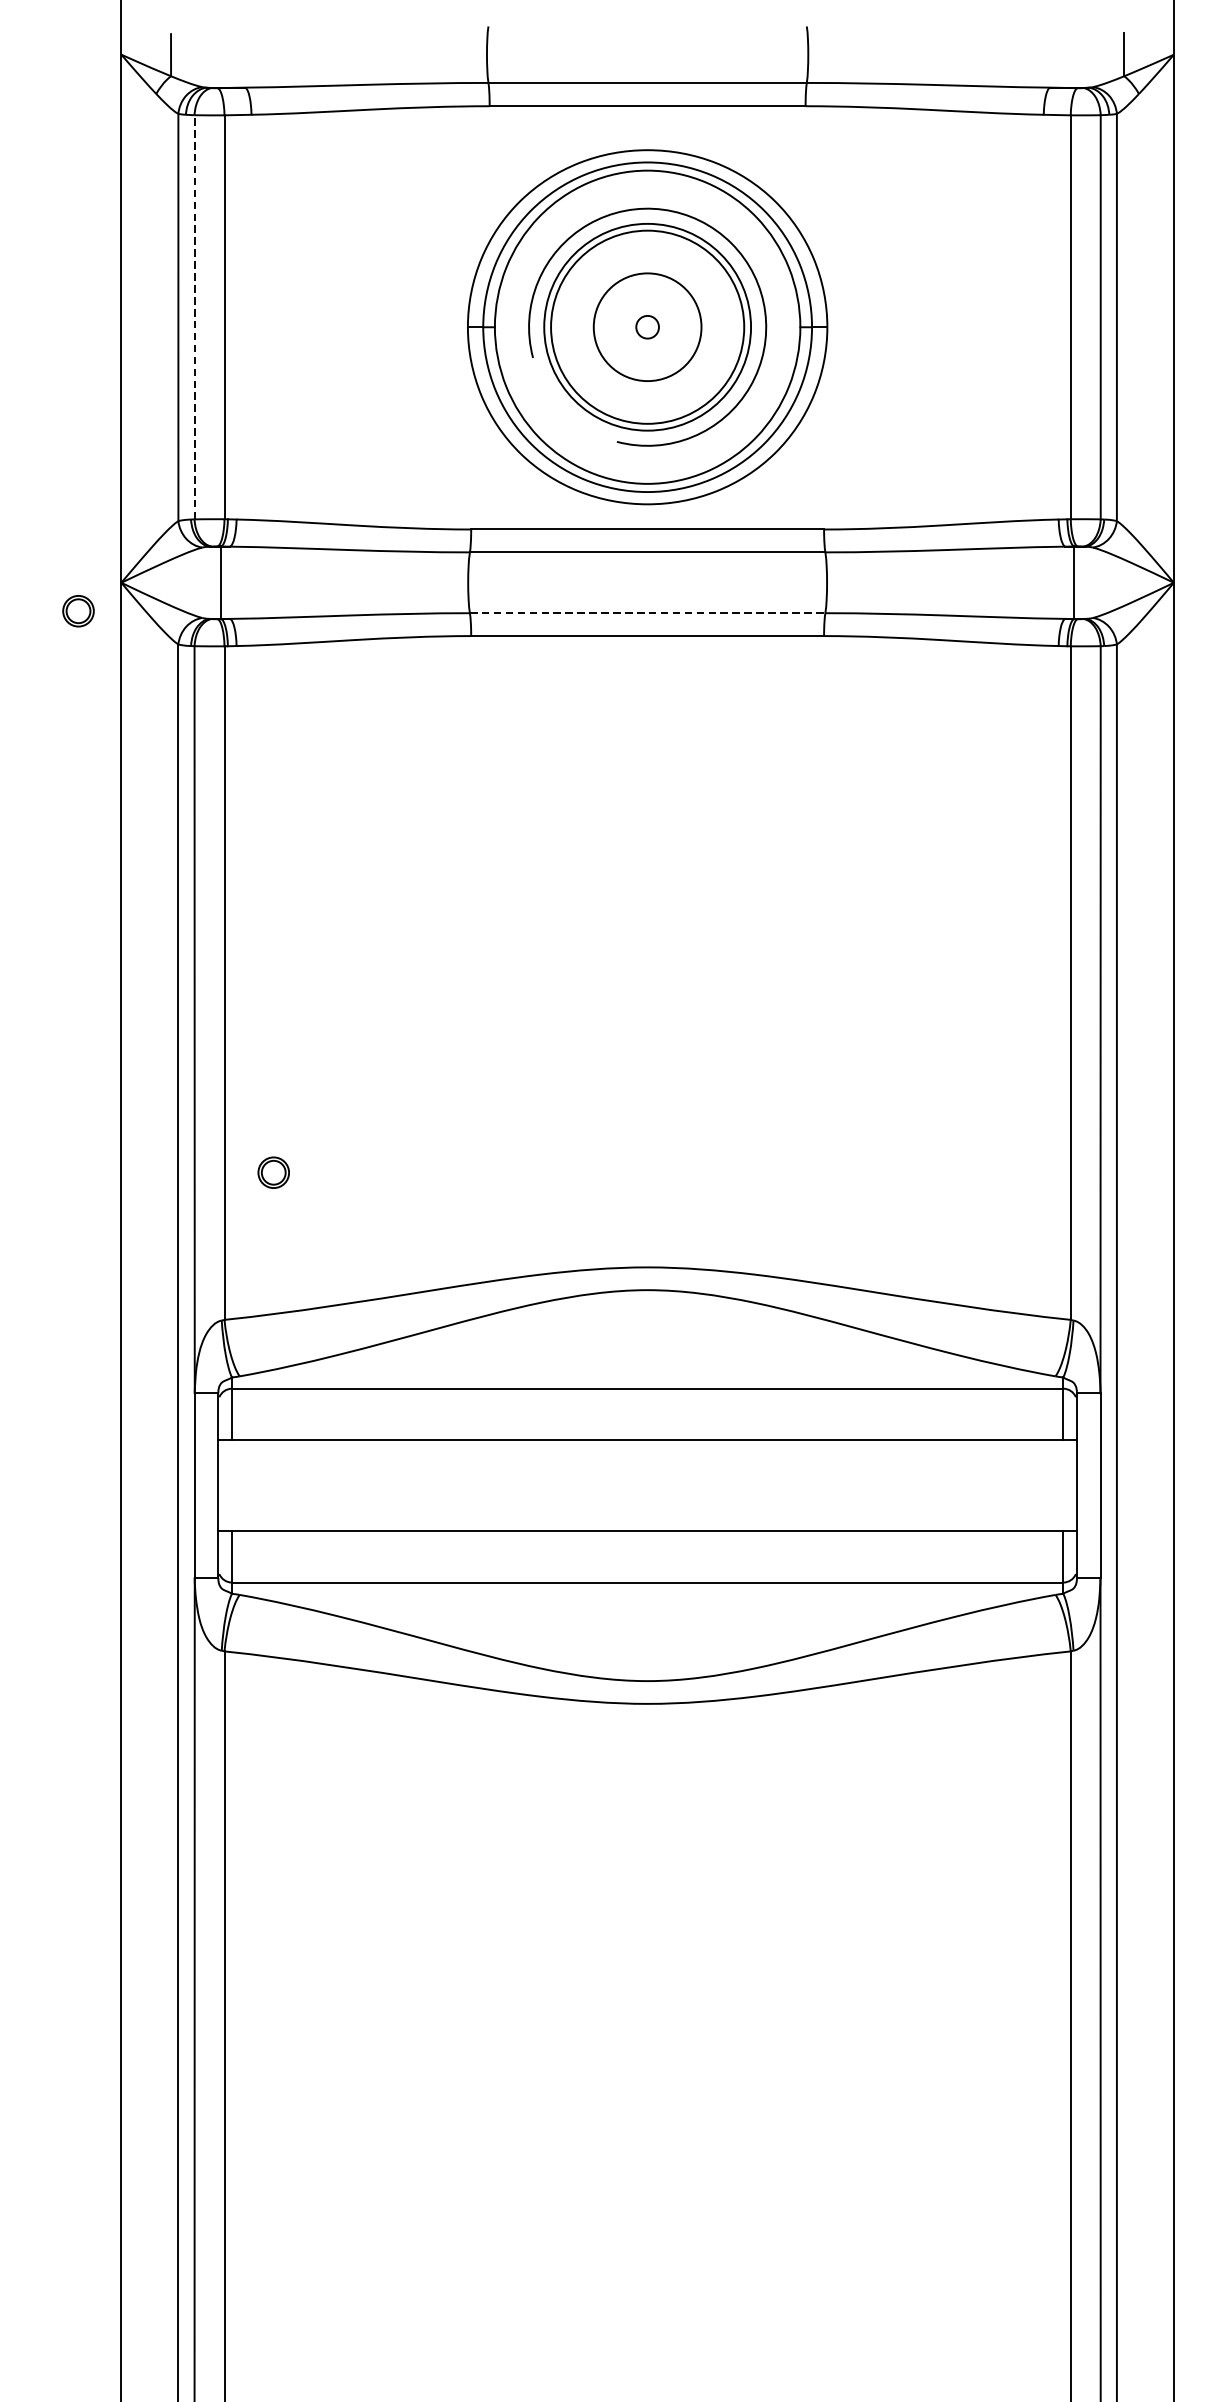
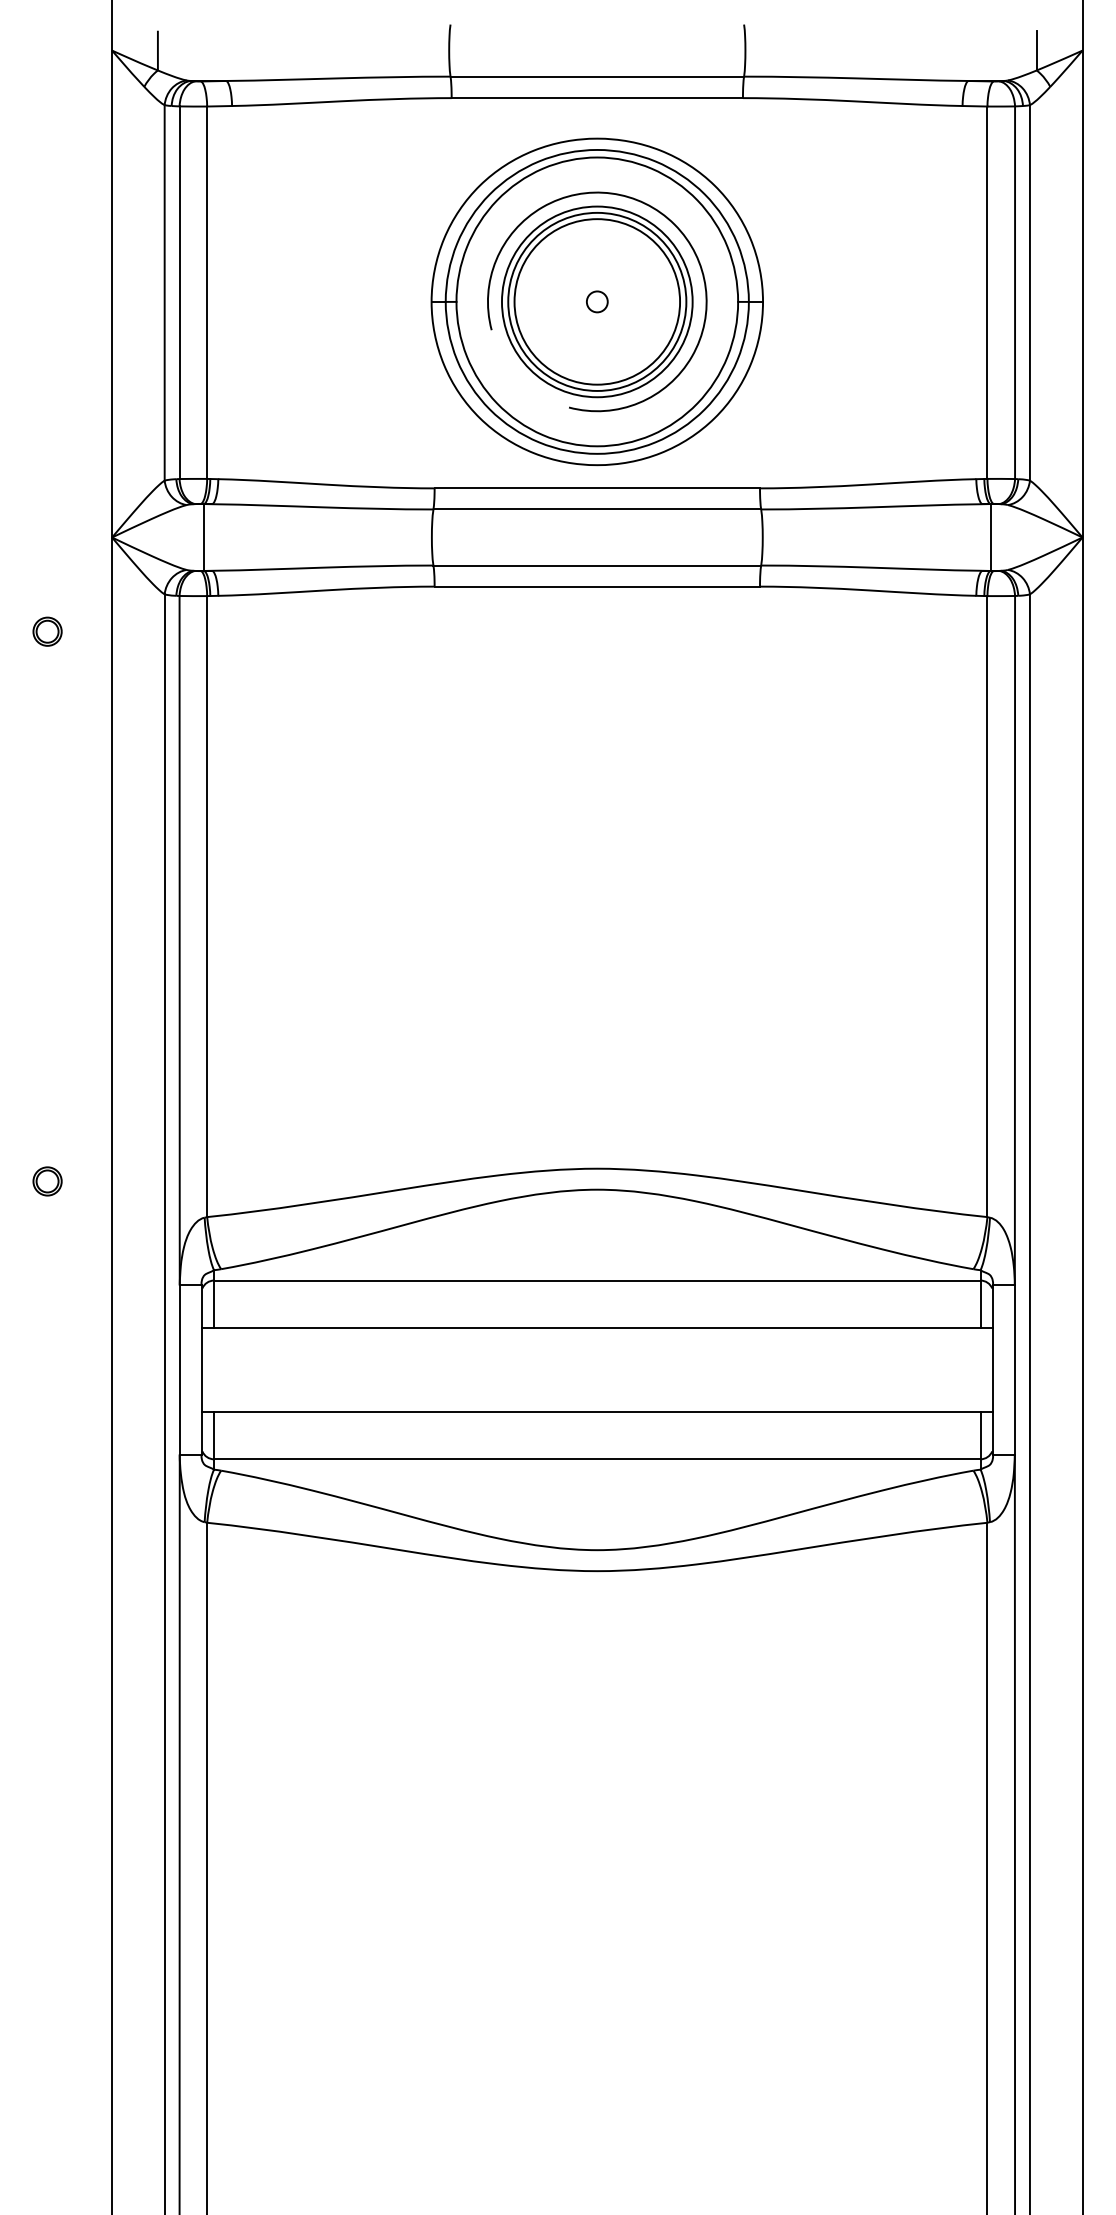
line: (194, 317) -> (179, 292), dashed -> solid
circle: (647, 326) -> (597, 301), size x1.67
part: (78, 610) -> (47, 631), moved
line: (647, 613) -> (597, 565), dashed -> solid
part: (273, 1172) -> (47, 1181), moved

